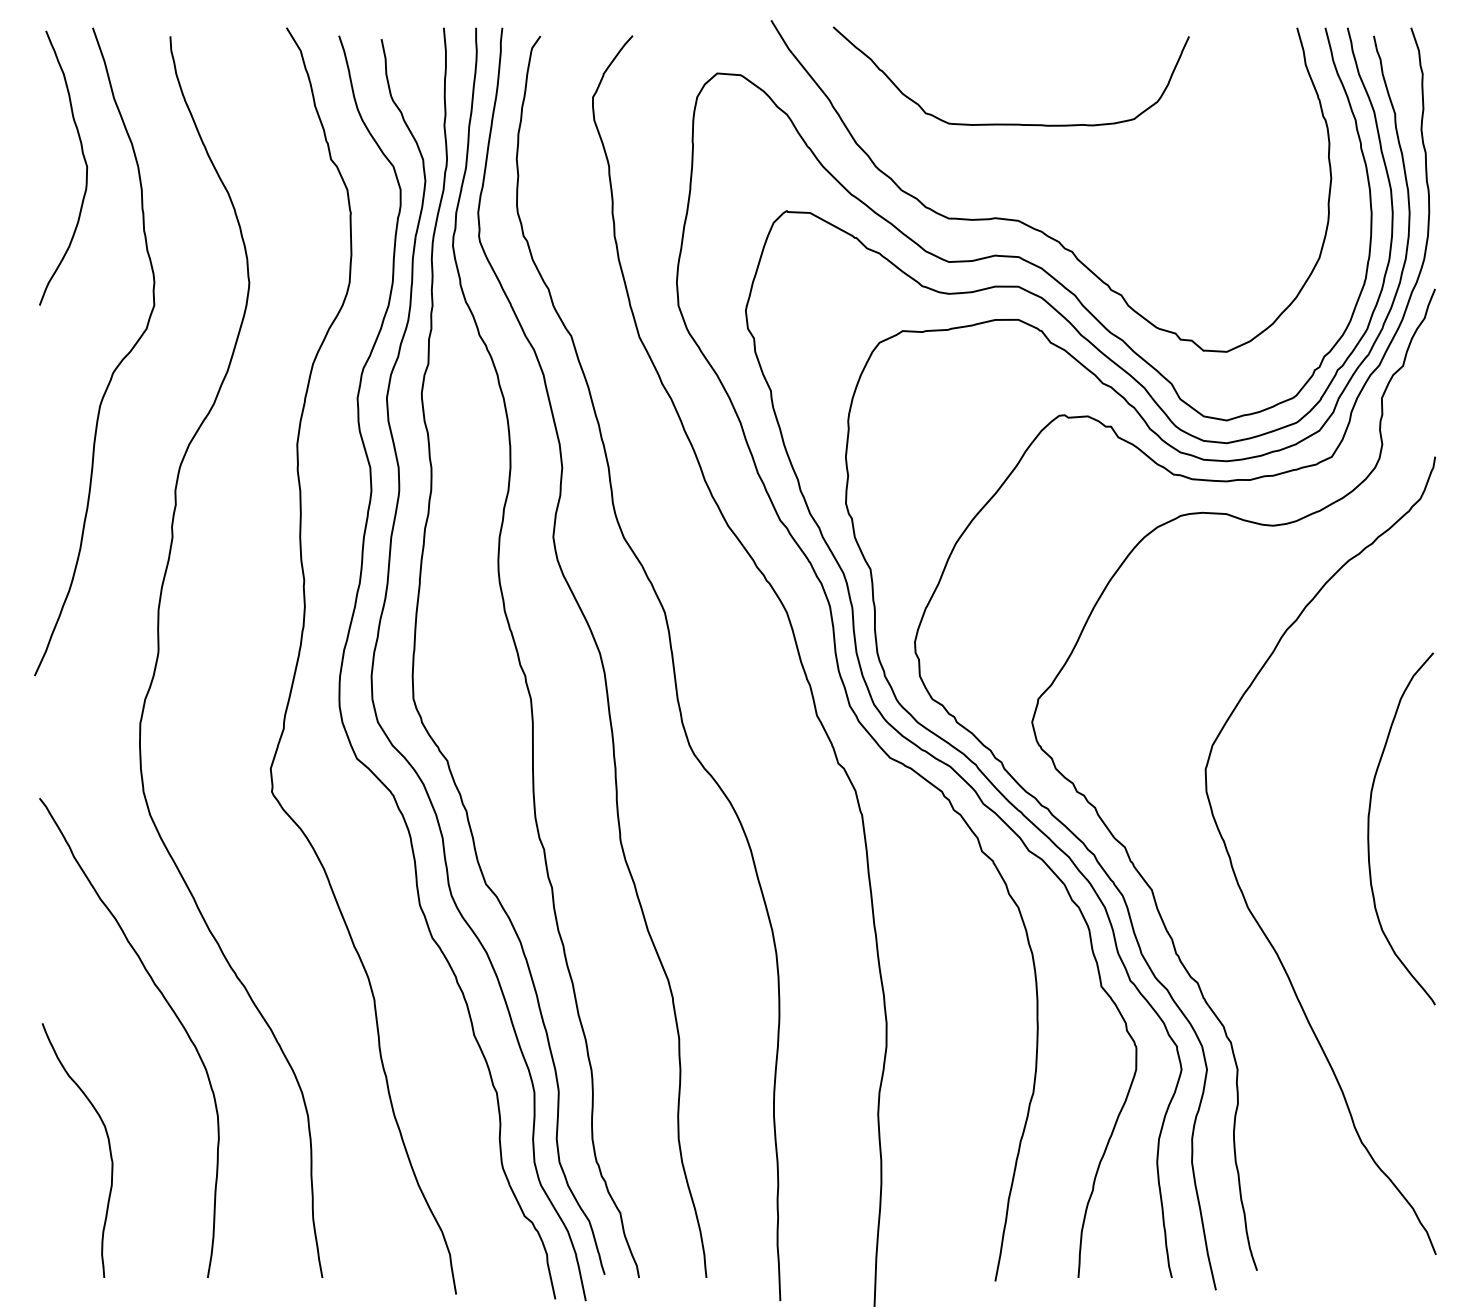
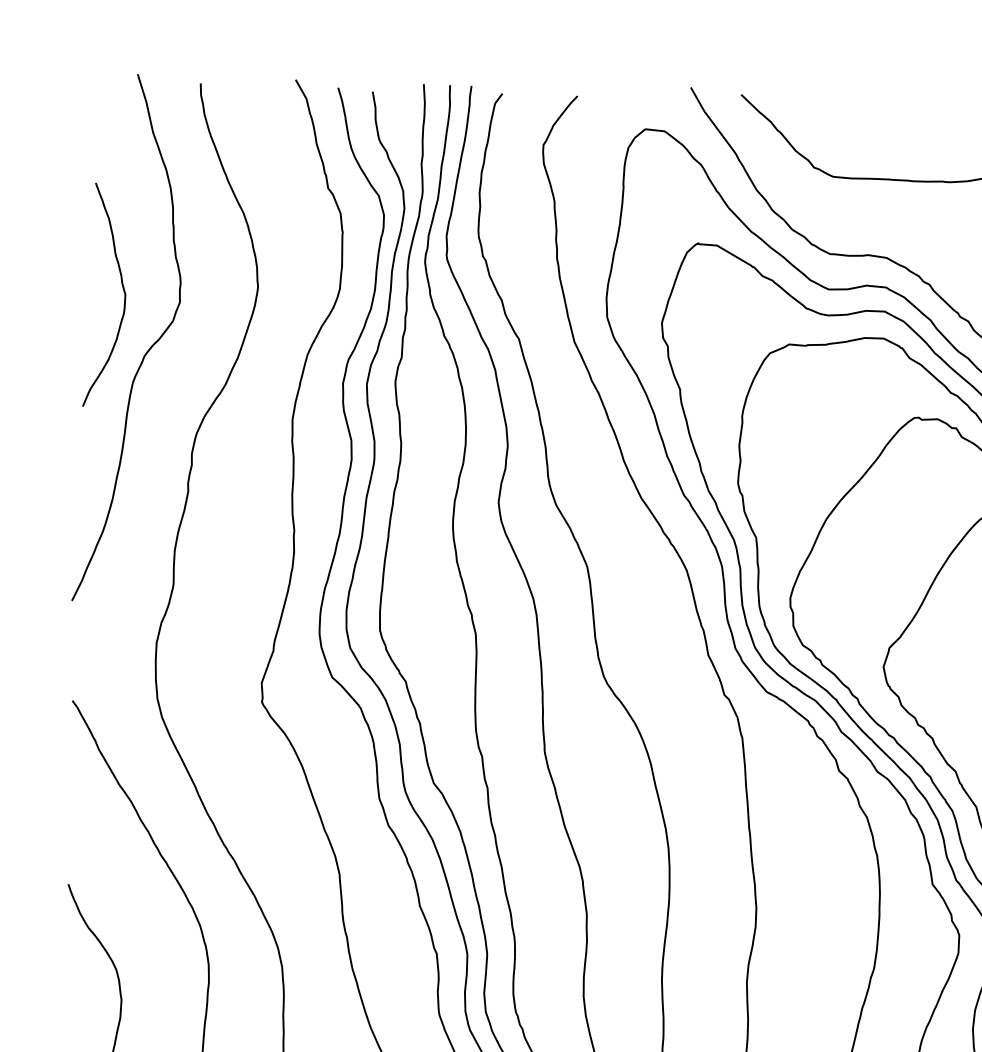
curve: (84, 162) -> (123, 291), moved

